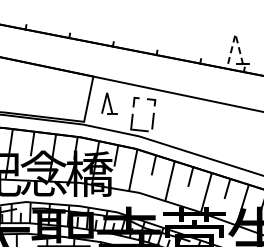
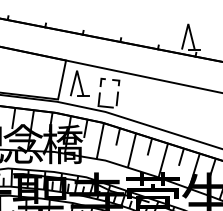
line: (235, 34) -> (188, 24), dashed -> solid
part: (109, 103) -> (79, 83), size x1.43

